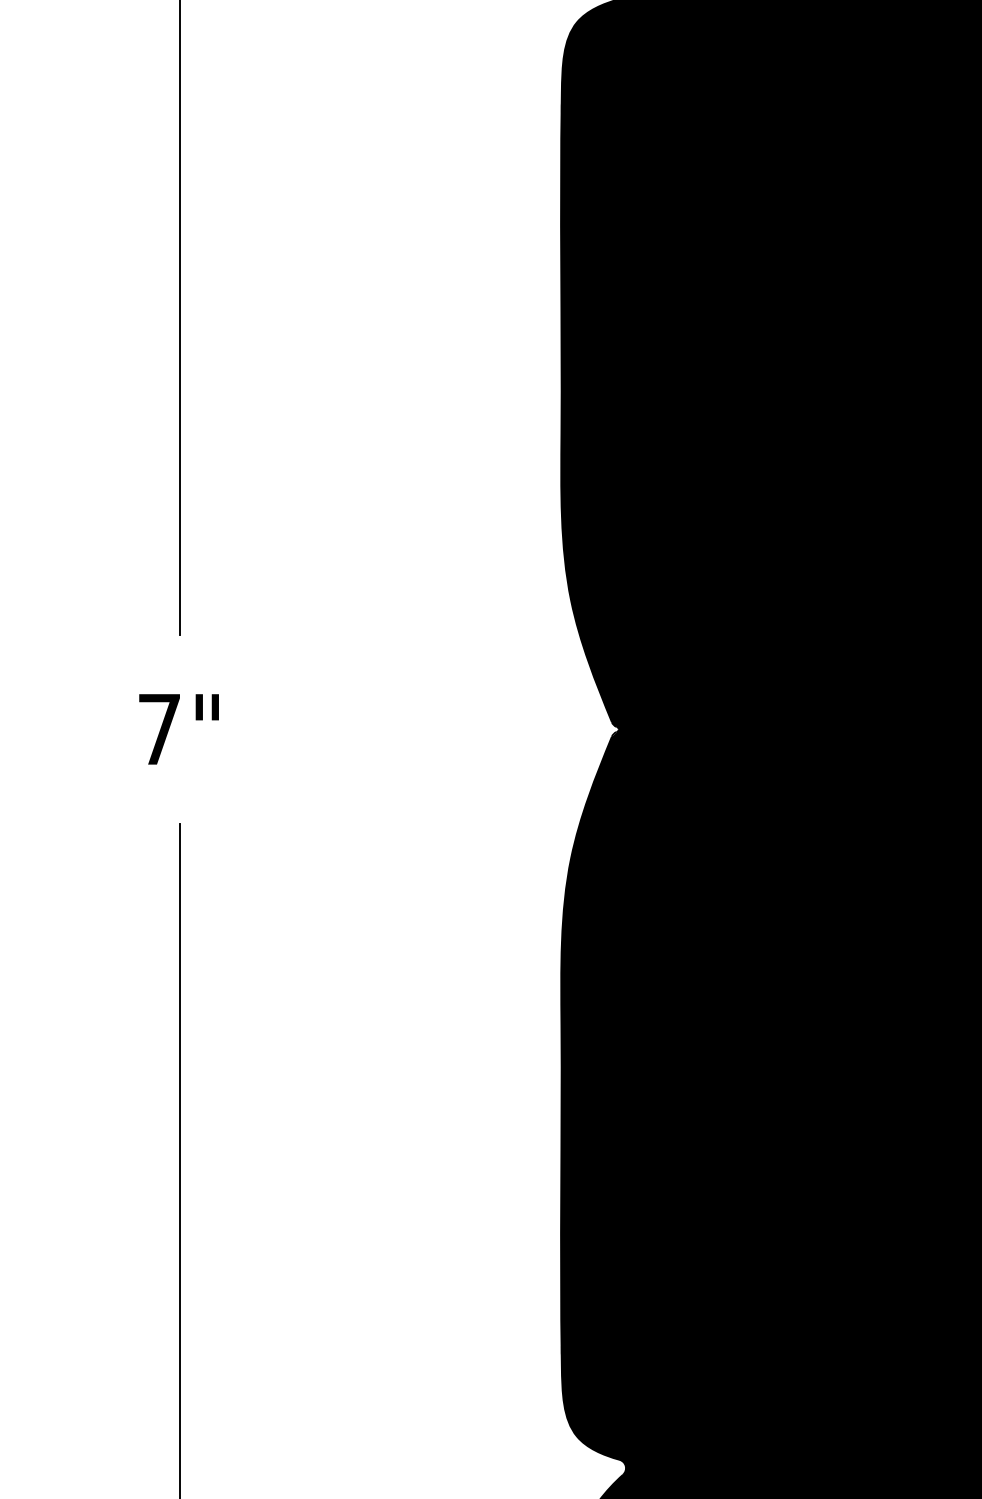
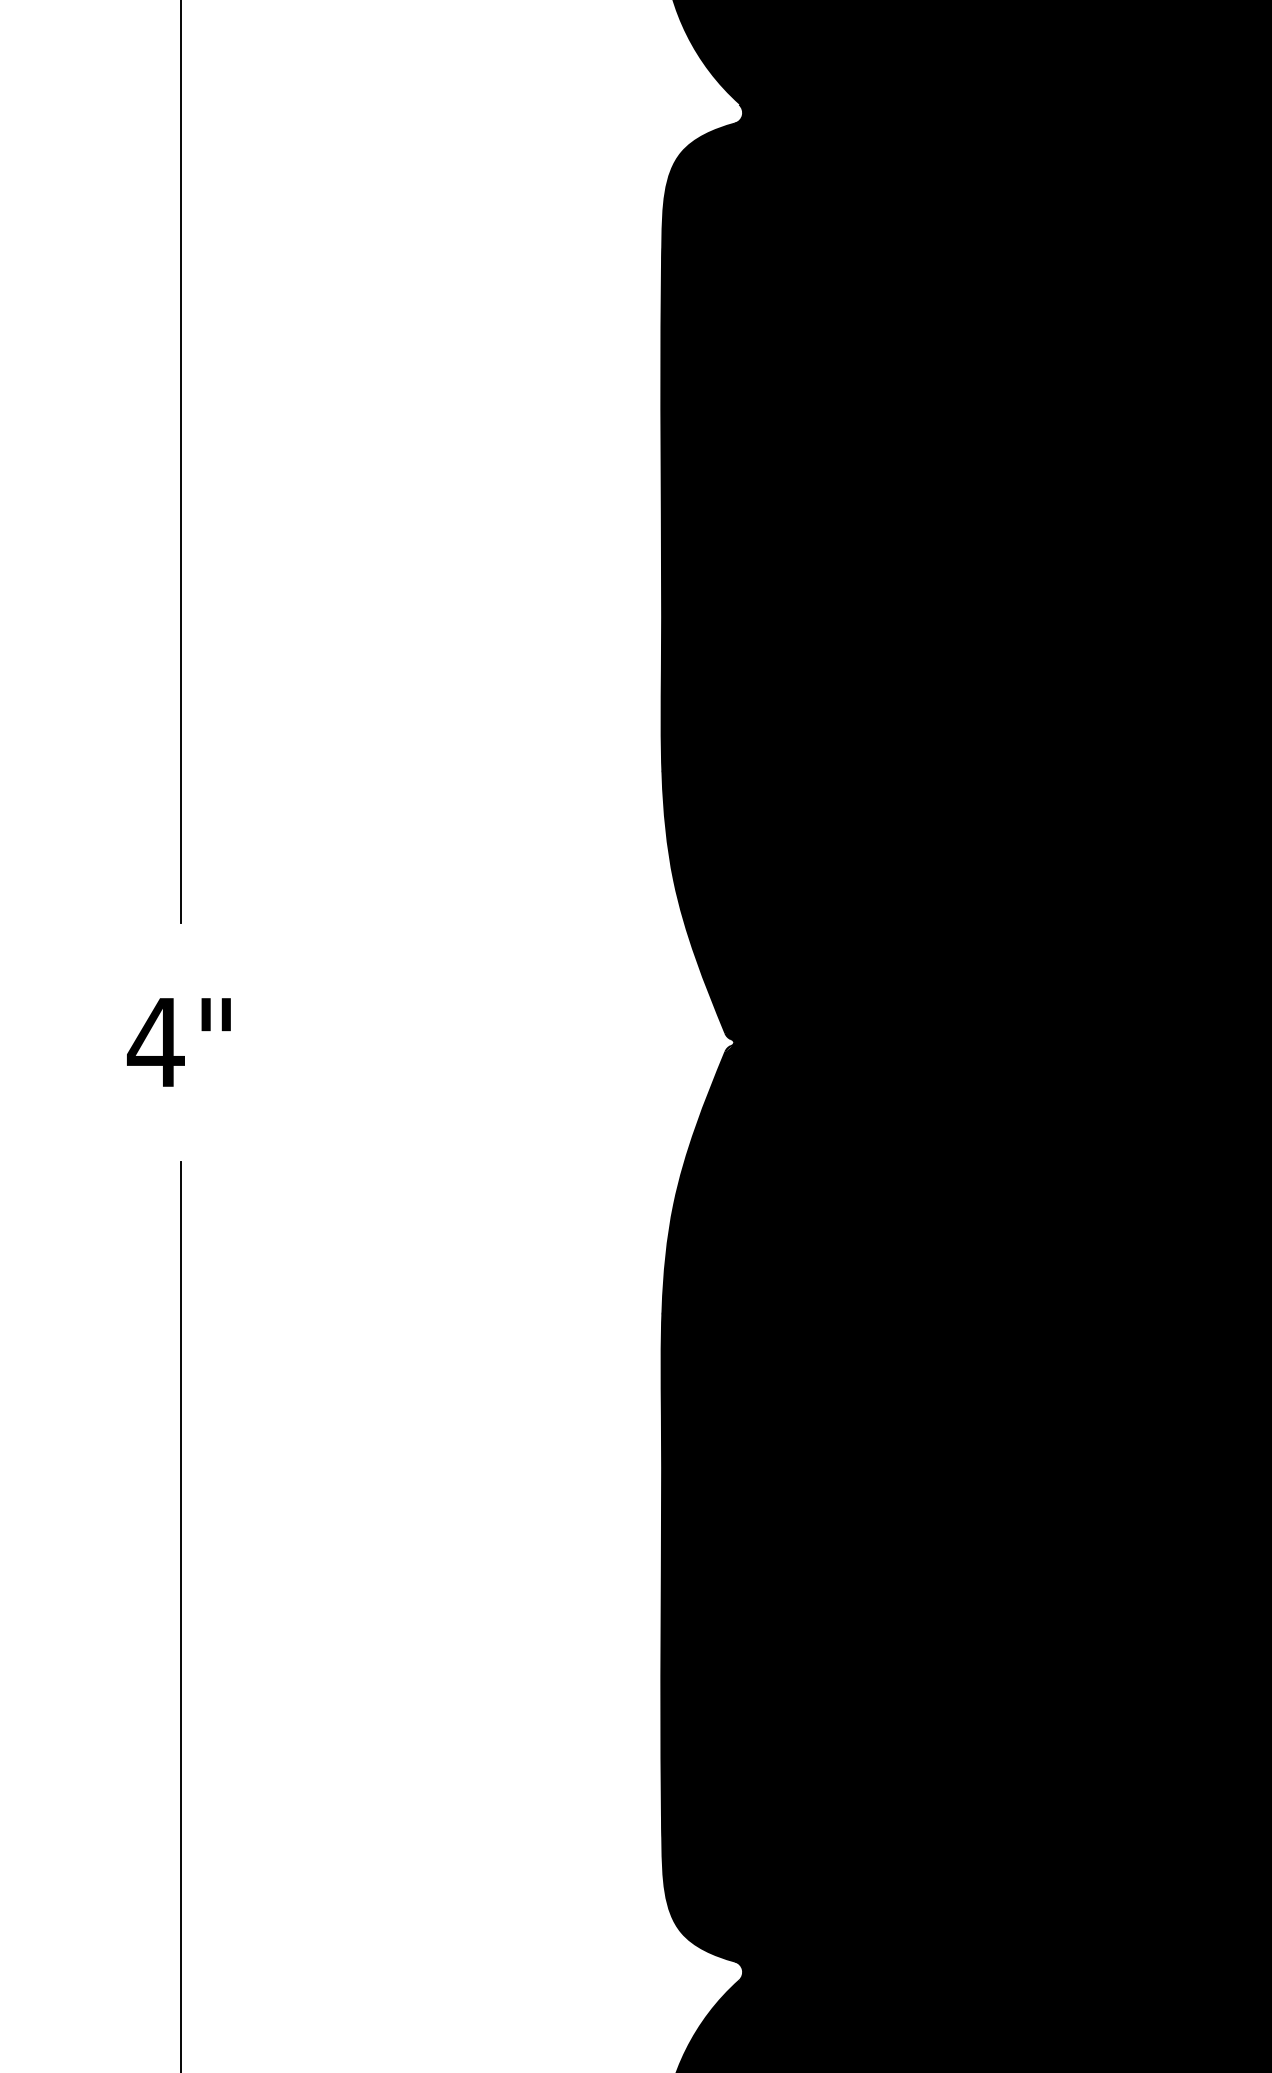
text: (159, 729) -> (155, 1042), 7" -> 4"

